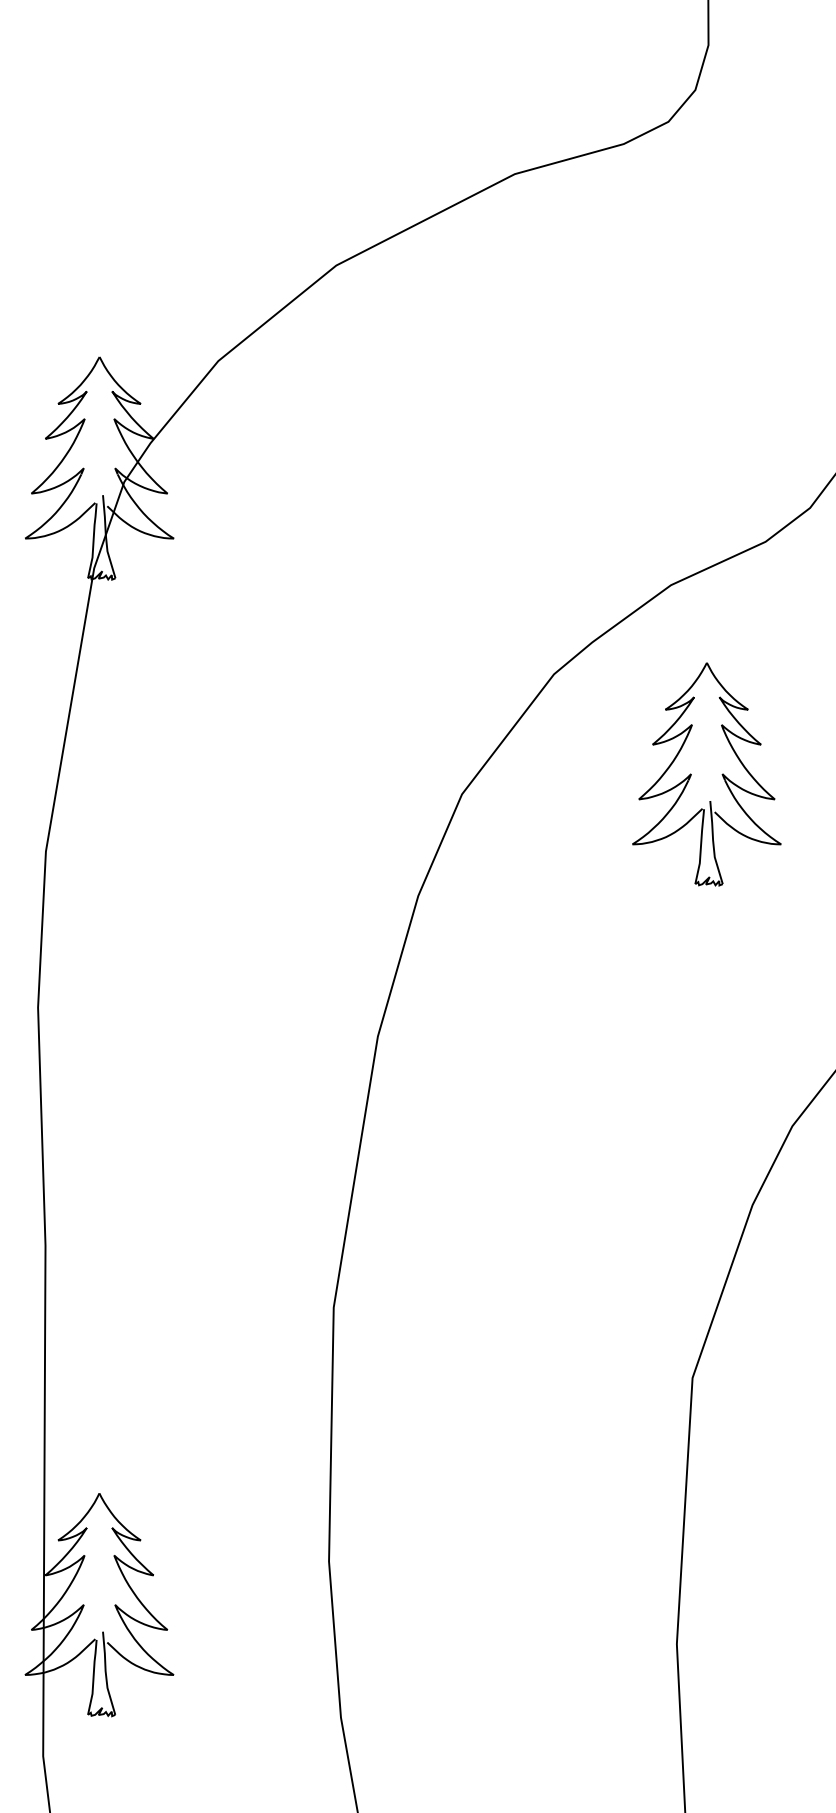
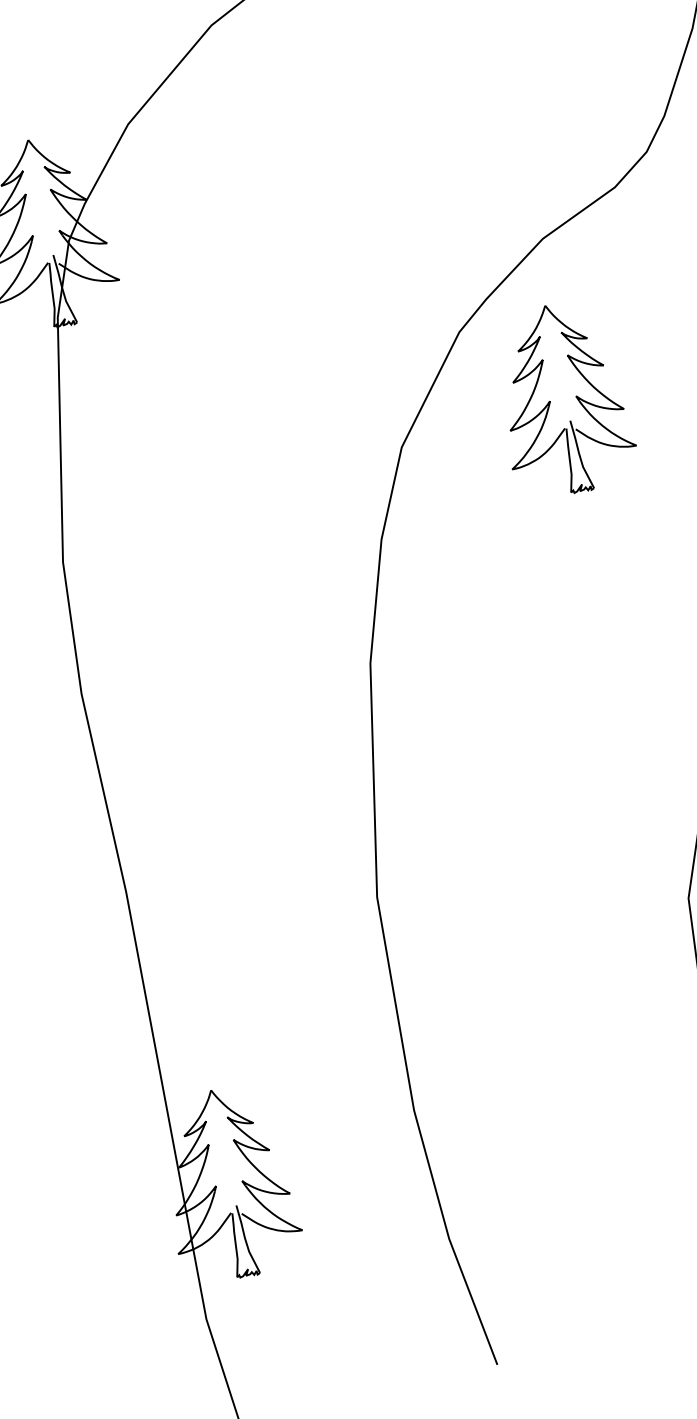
part: (691, 774) -> (550, 401), moved

